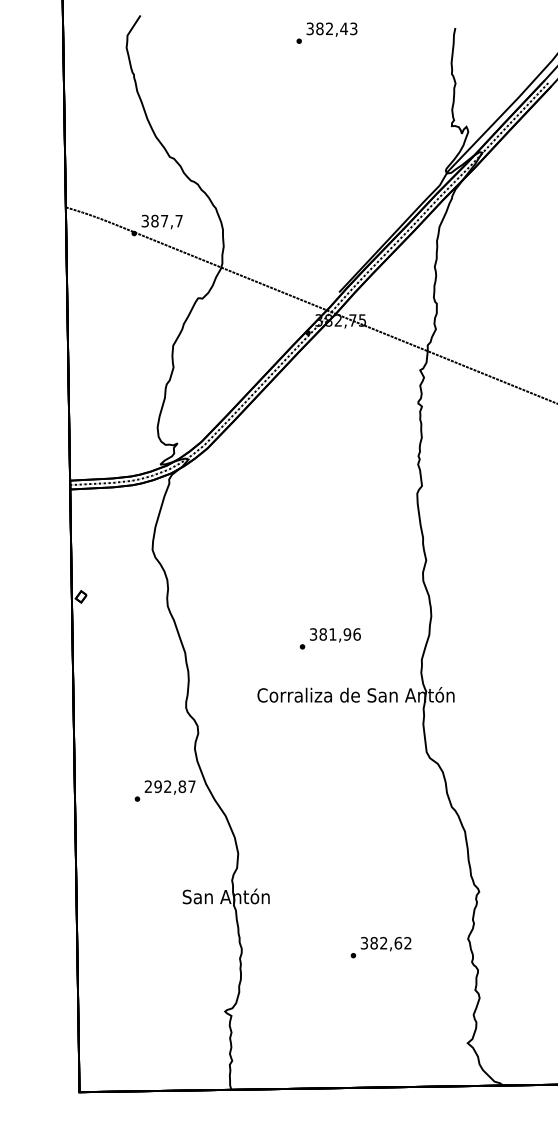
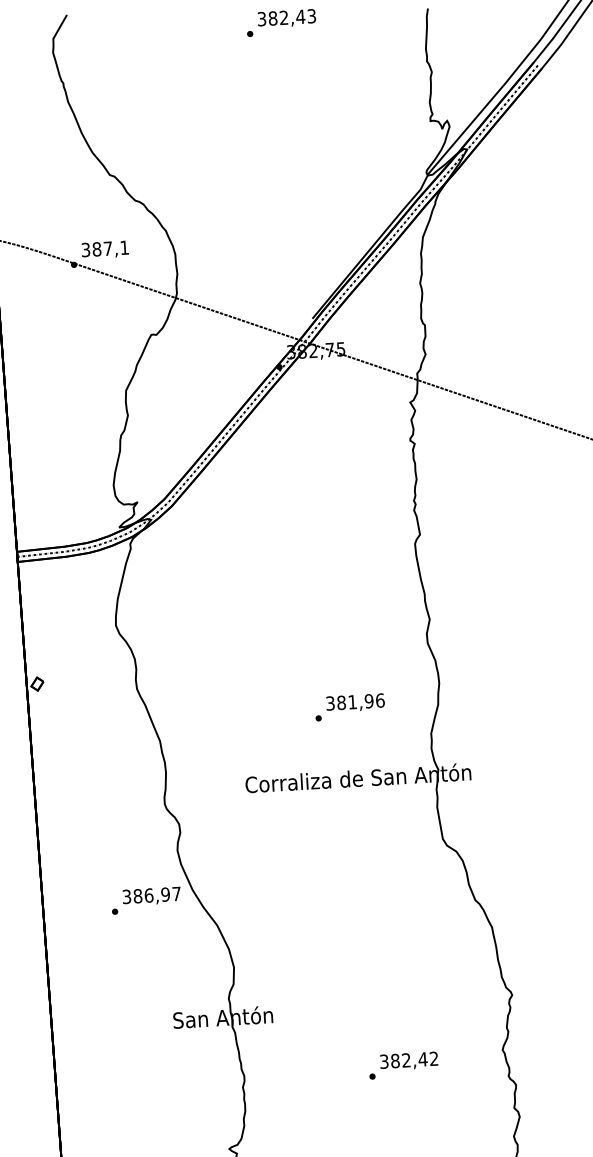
text: (178, 221) -> (123, 248), 387,7 -> 387,1
text: (329, 638) -> (348, 707), moved
text: (165, 786) -> (146, 895), 292,87 -> 386,97
text: (398, 943) -> (423, 1059), 382,62 -> 382,42

